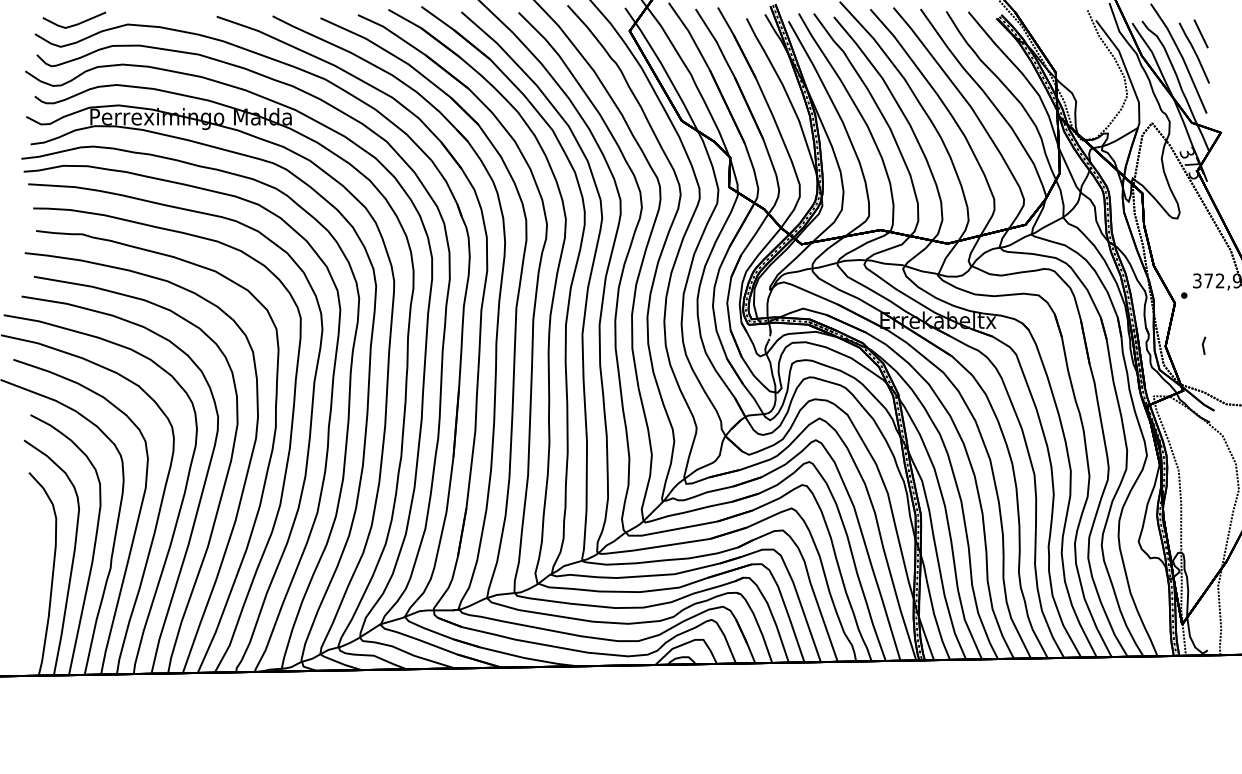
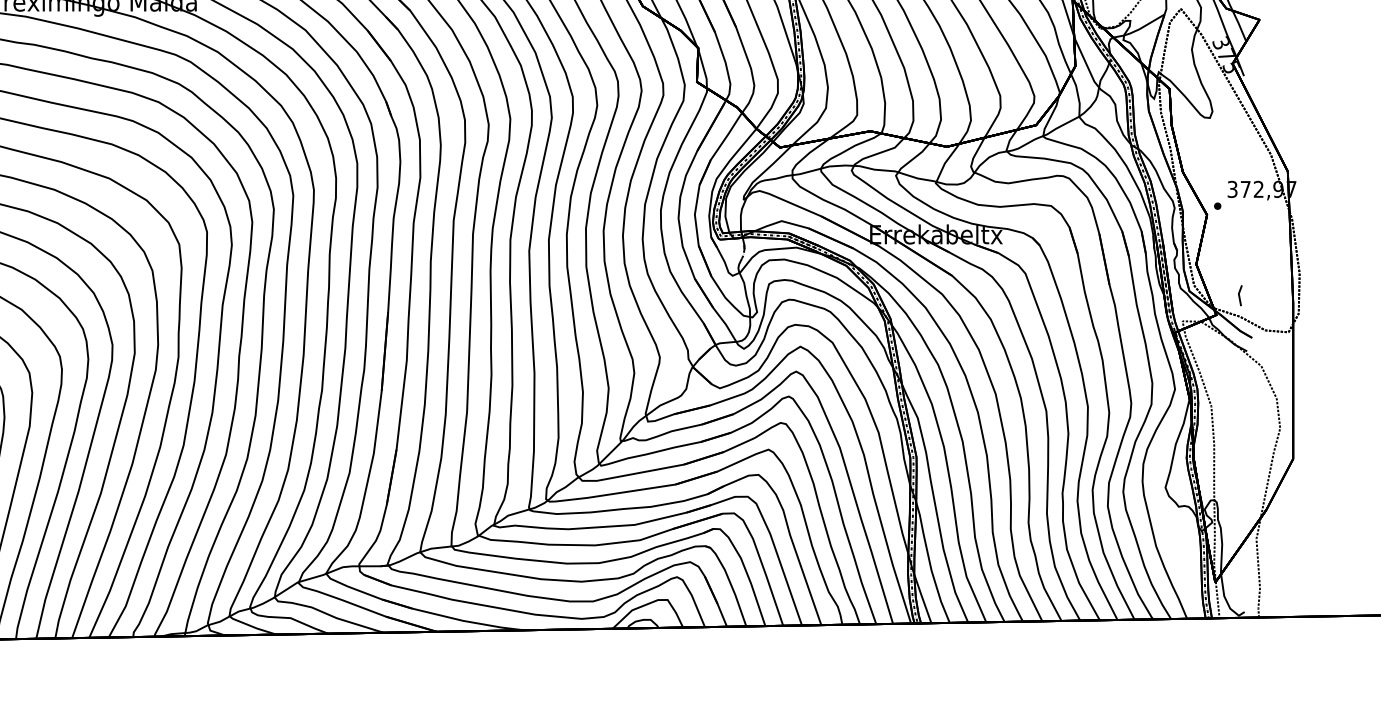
line: (1203, 345) -> (1239, 295), moved

